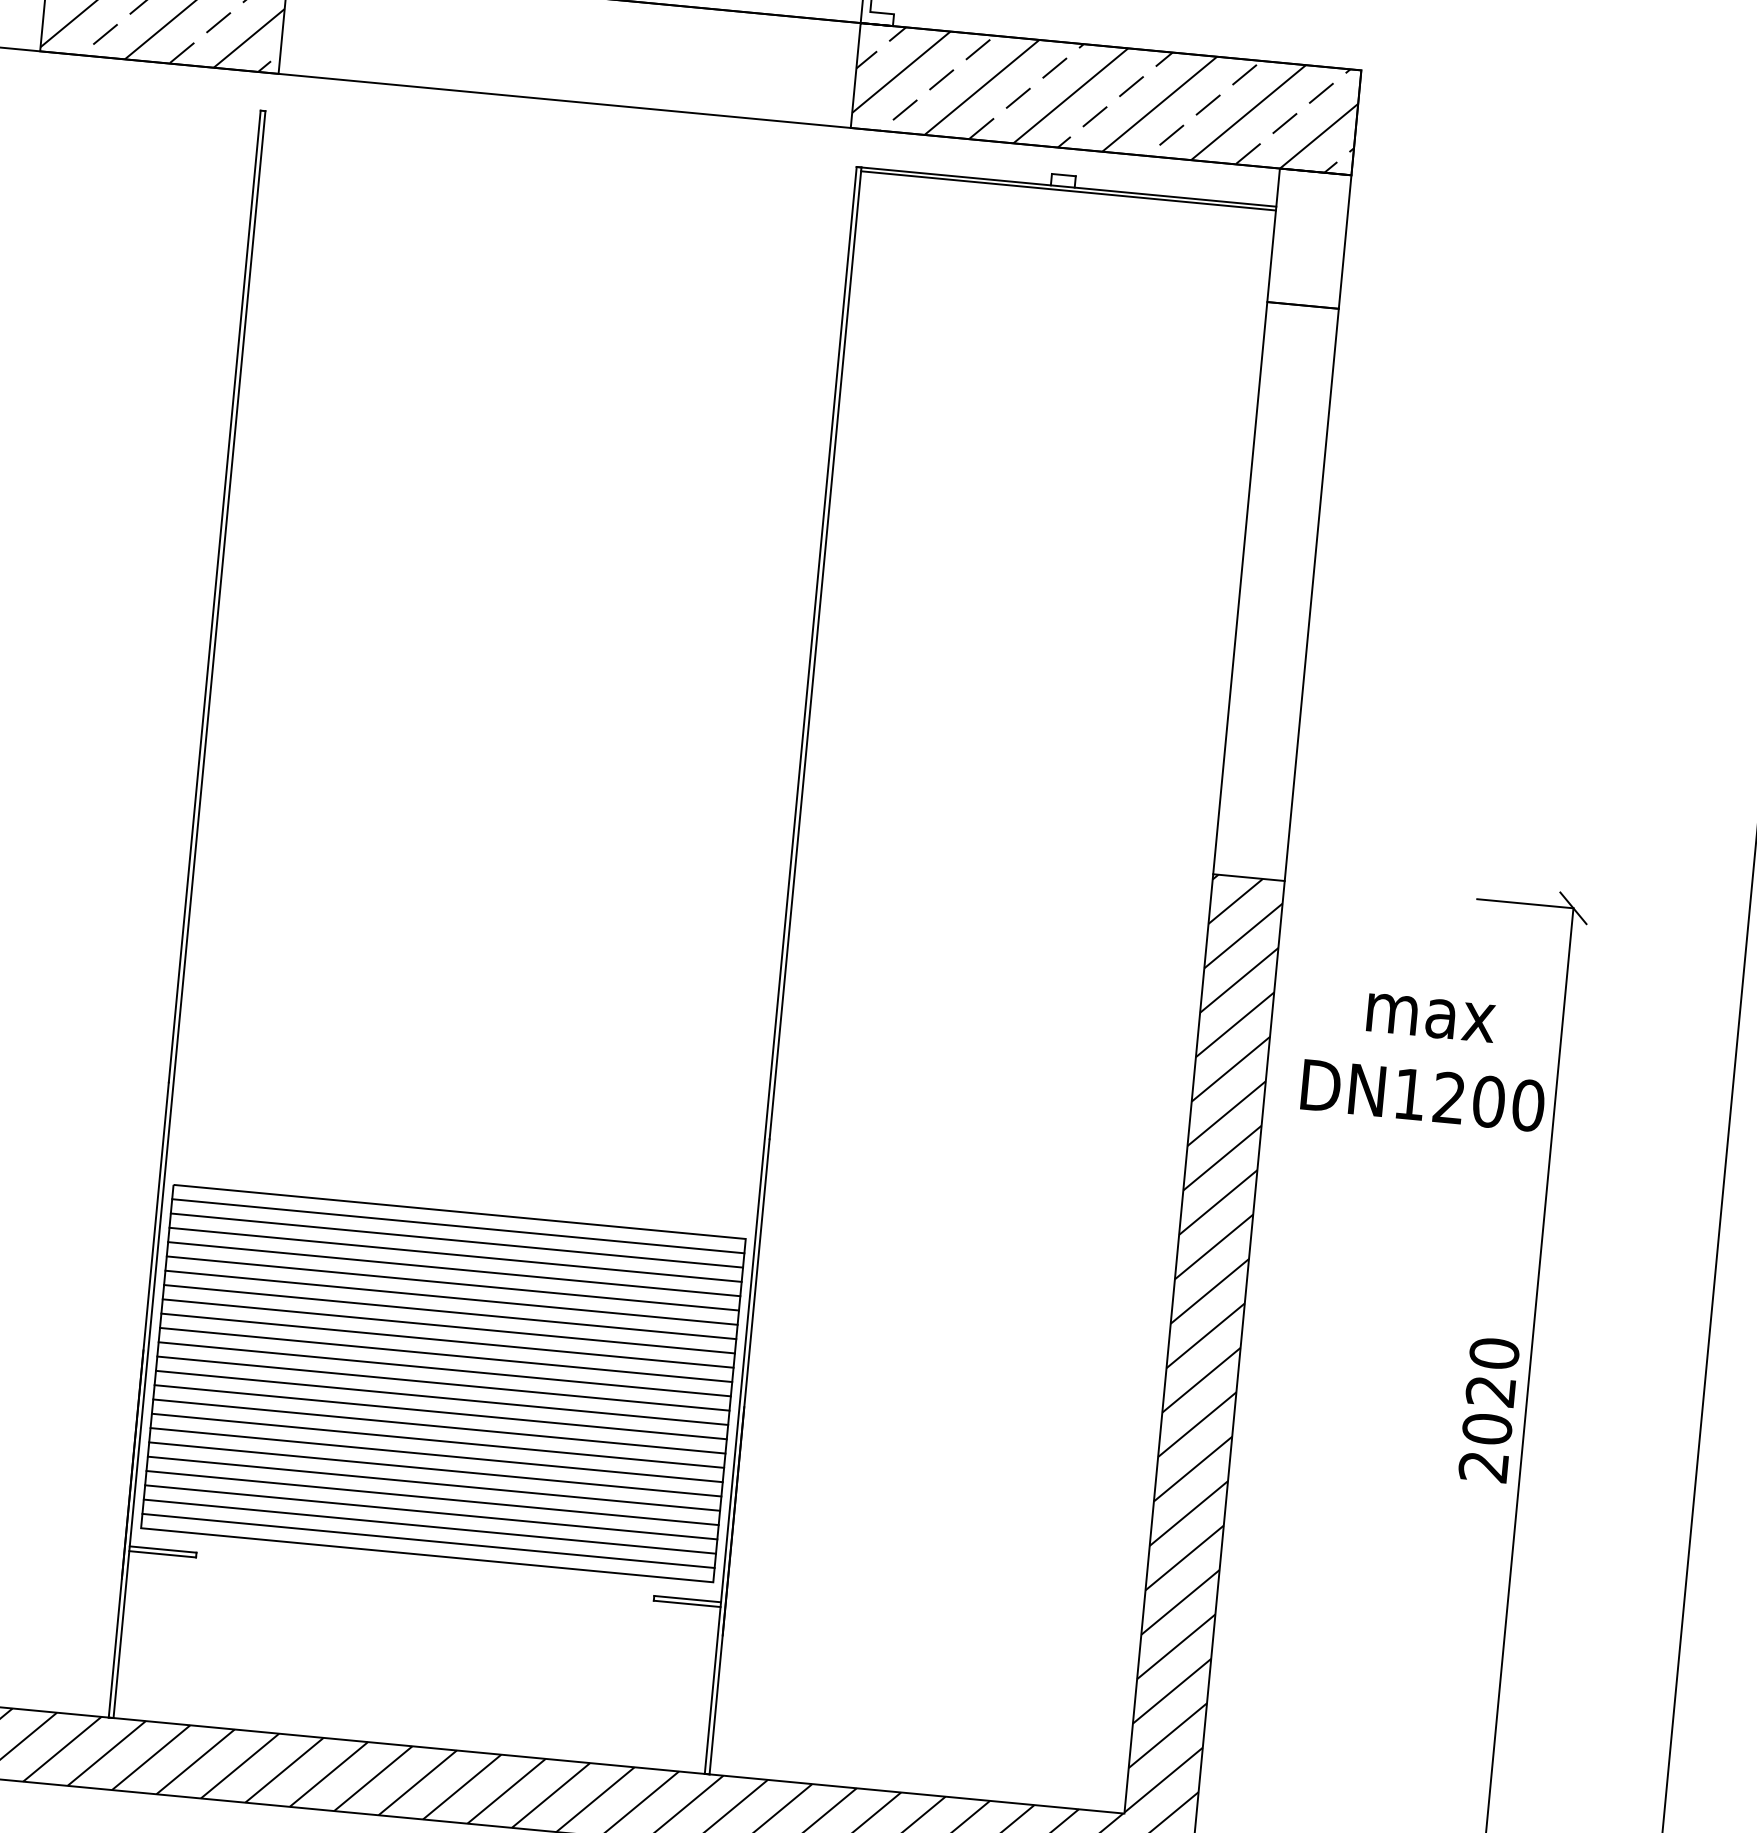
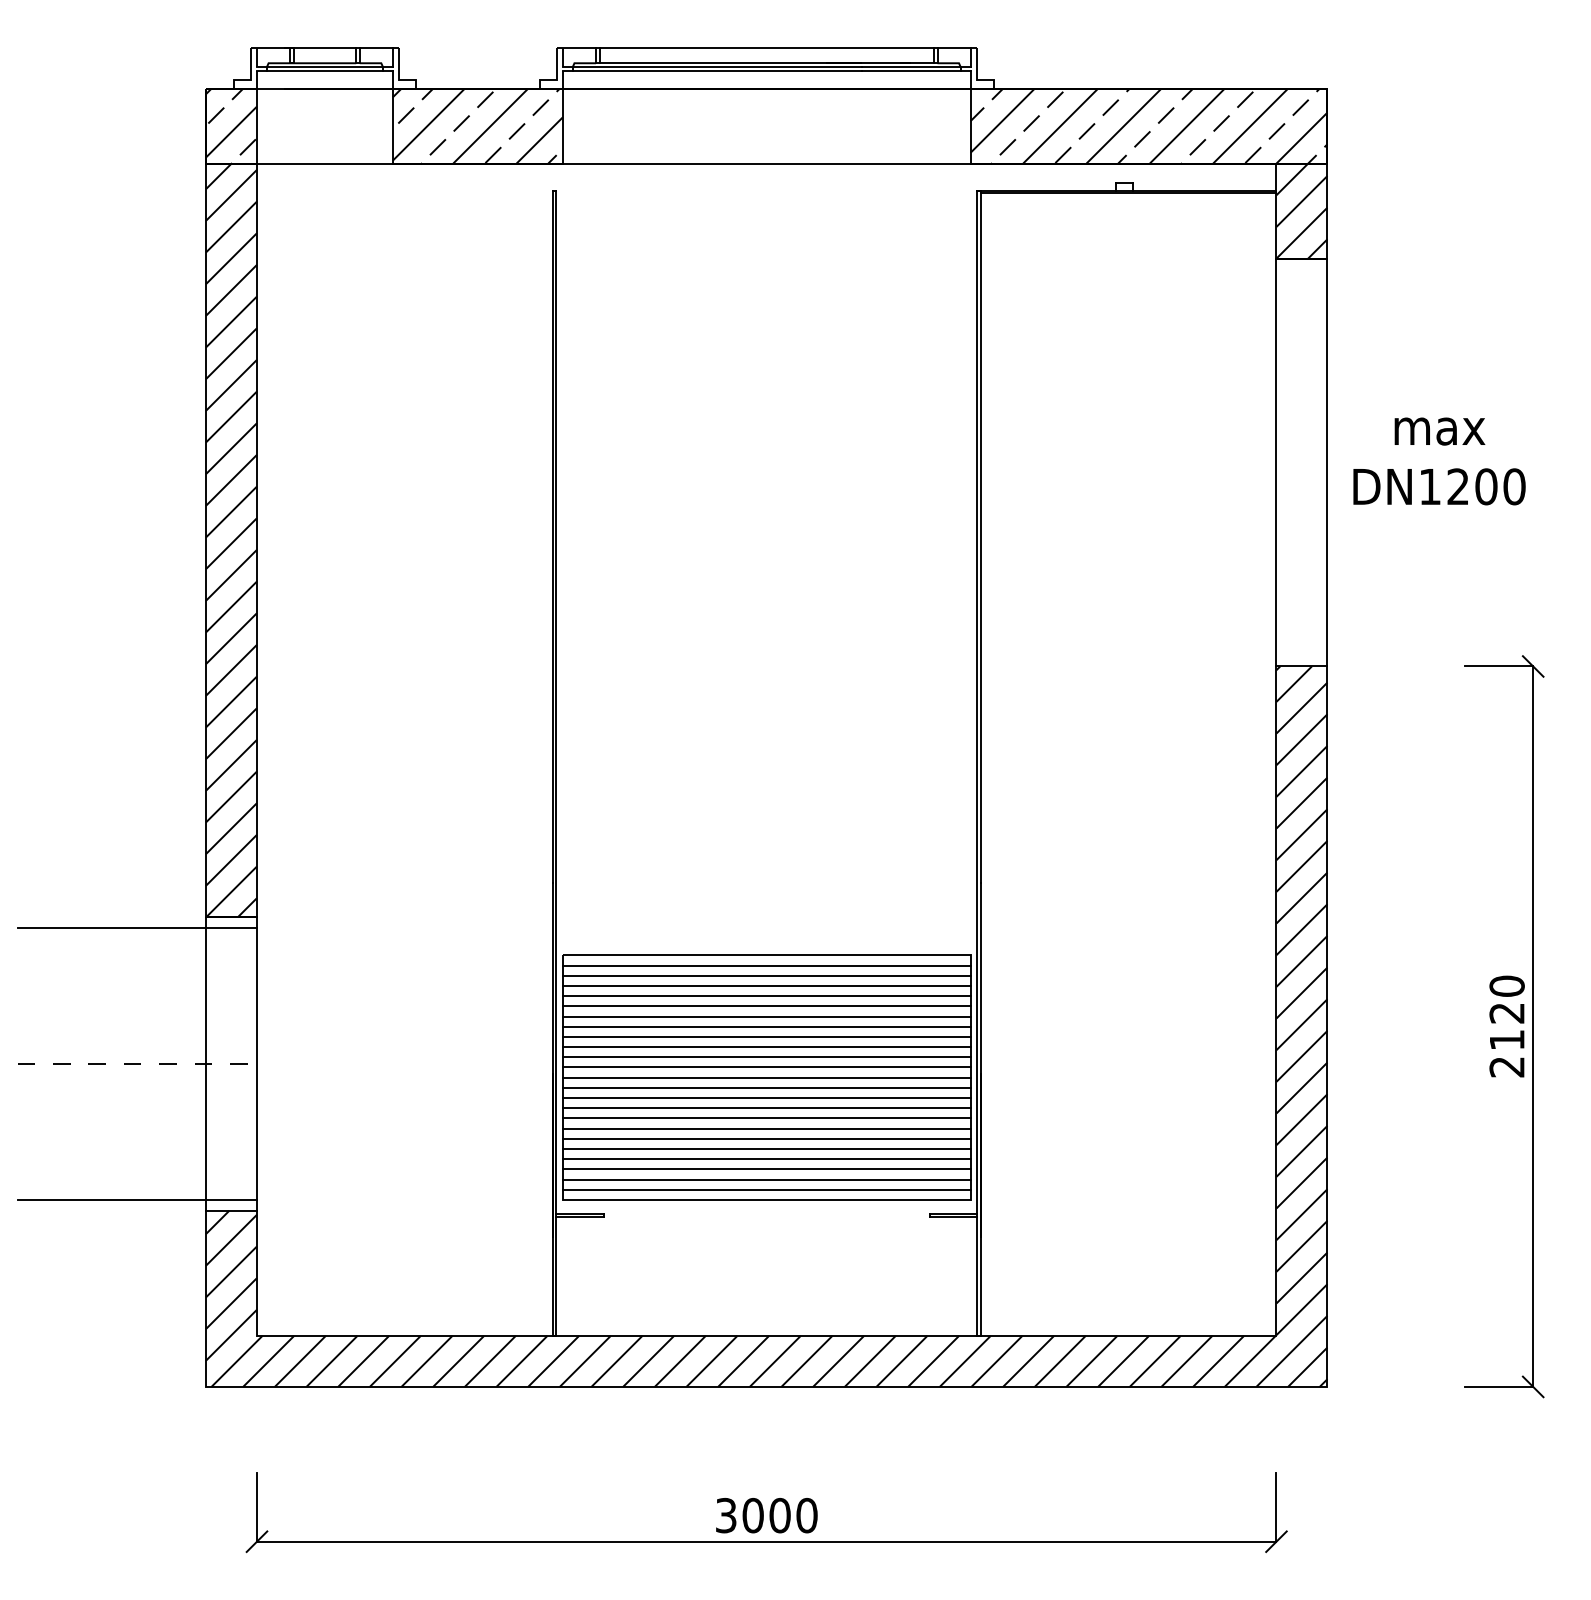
hatch: (1308, 237) -> (1301, 210), added
text: (1426, 1060) -> (1439, 461), moved
text: (1486, 1428) -> (1506, 1039), 2020 -> 2120

